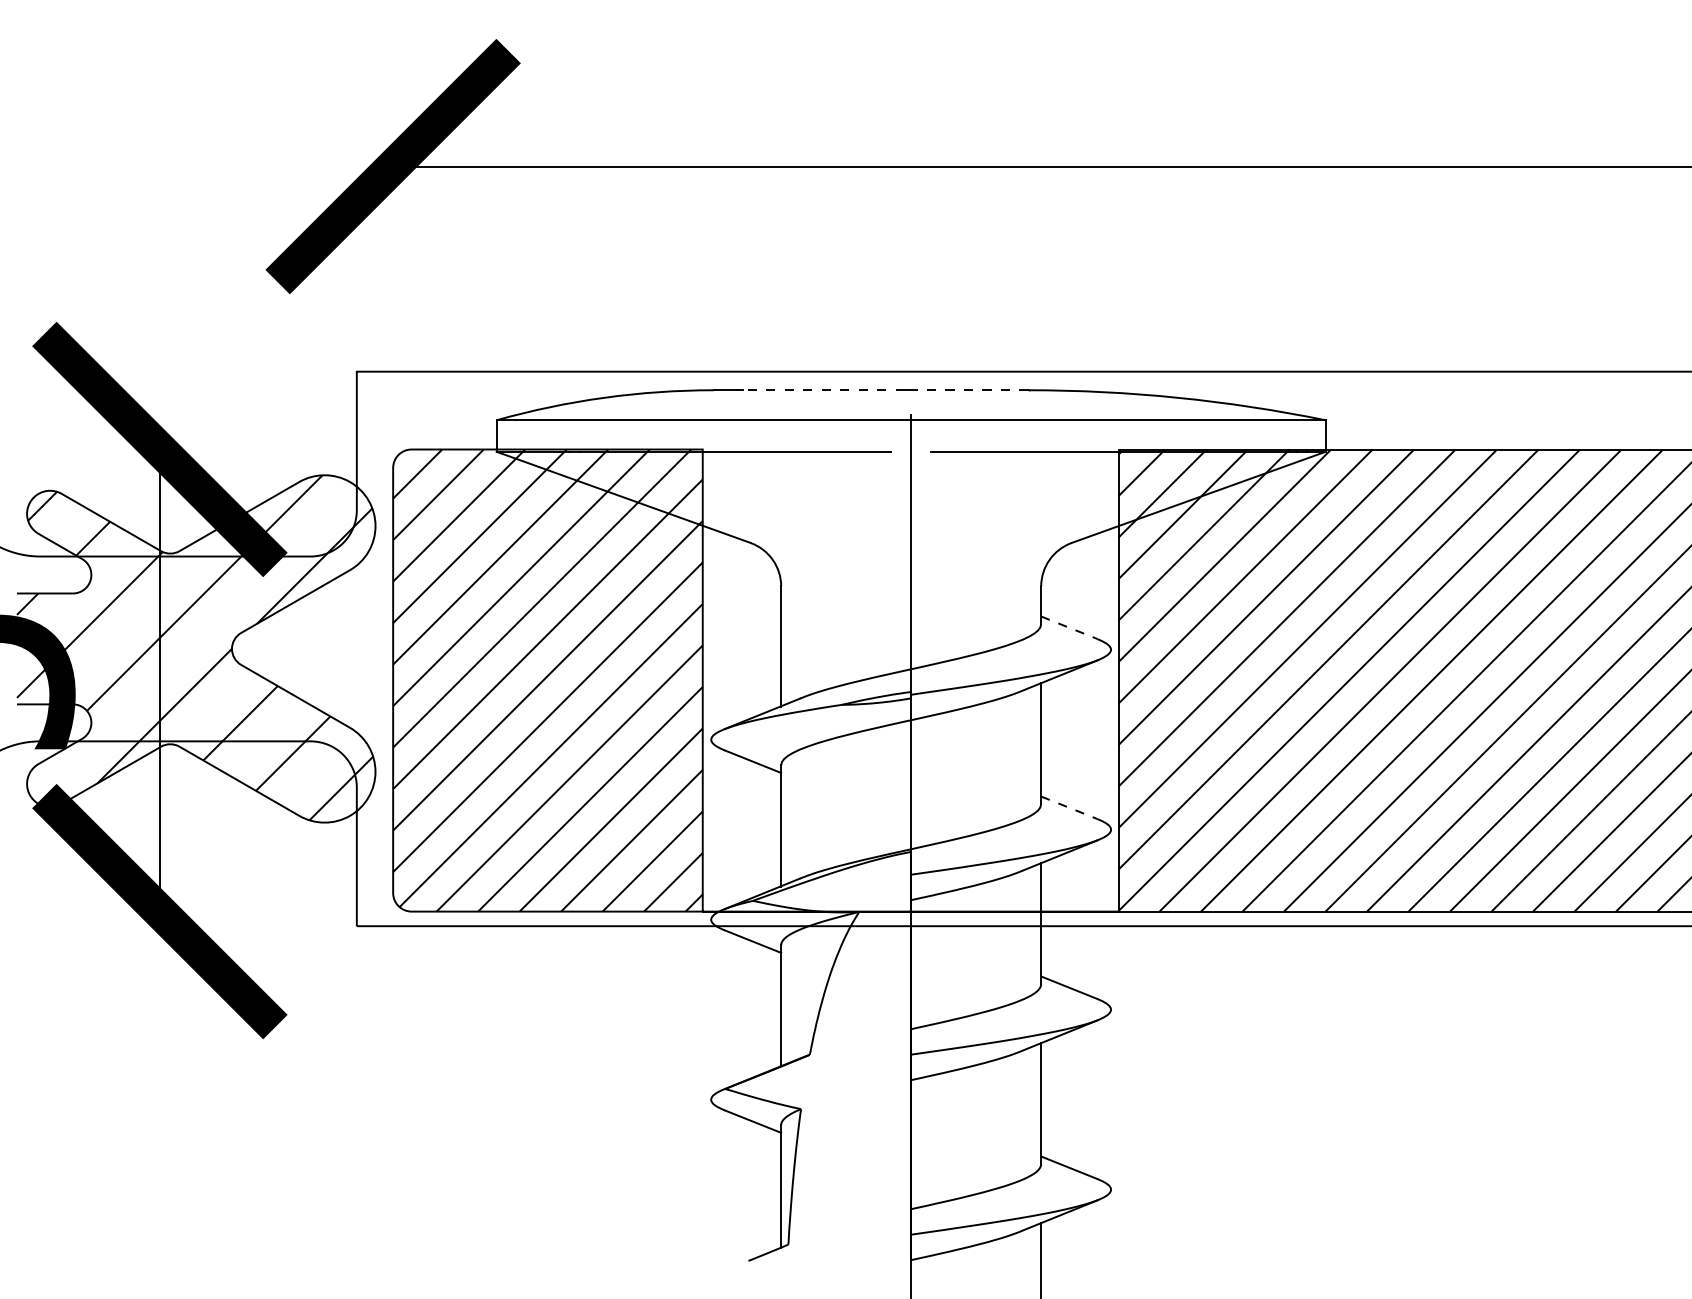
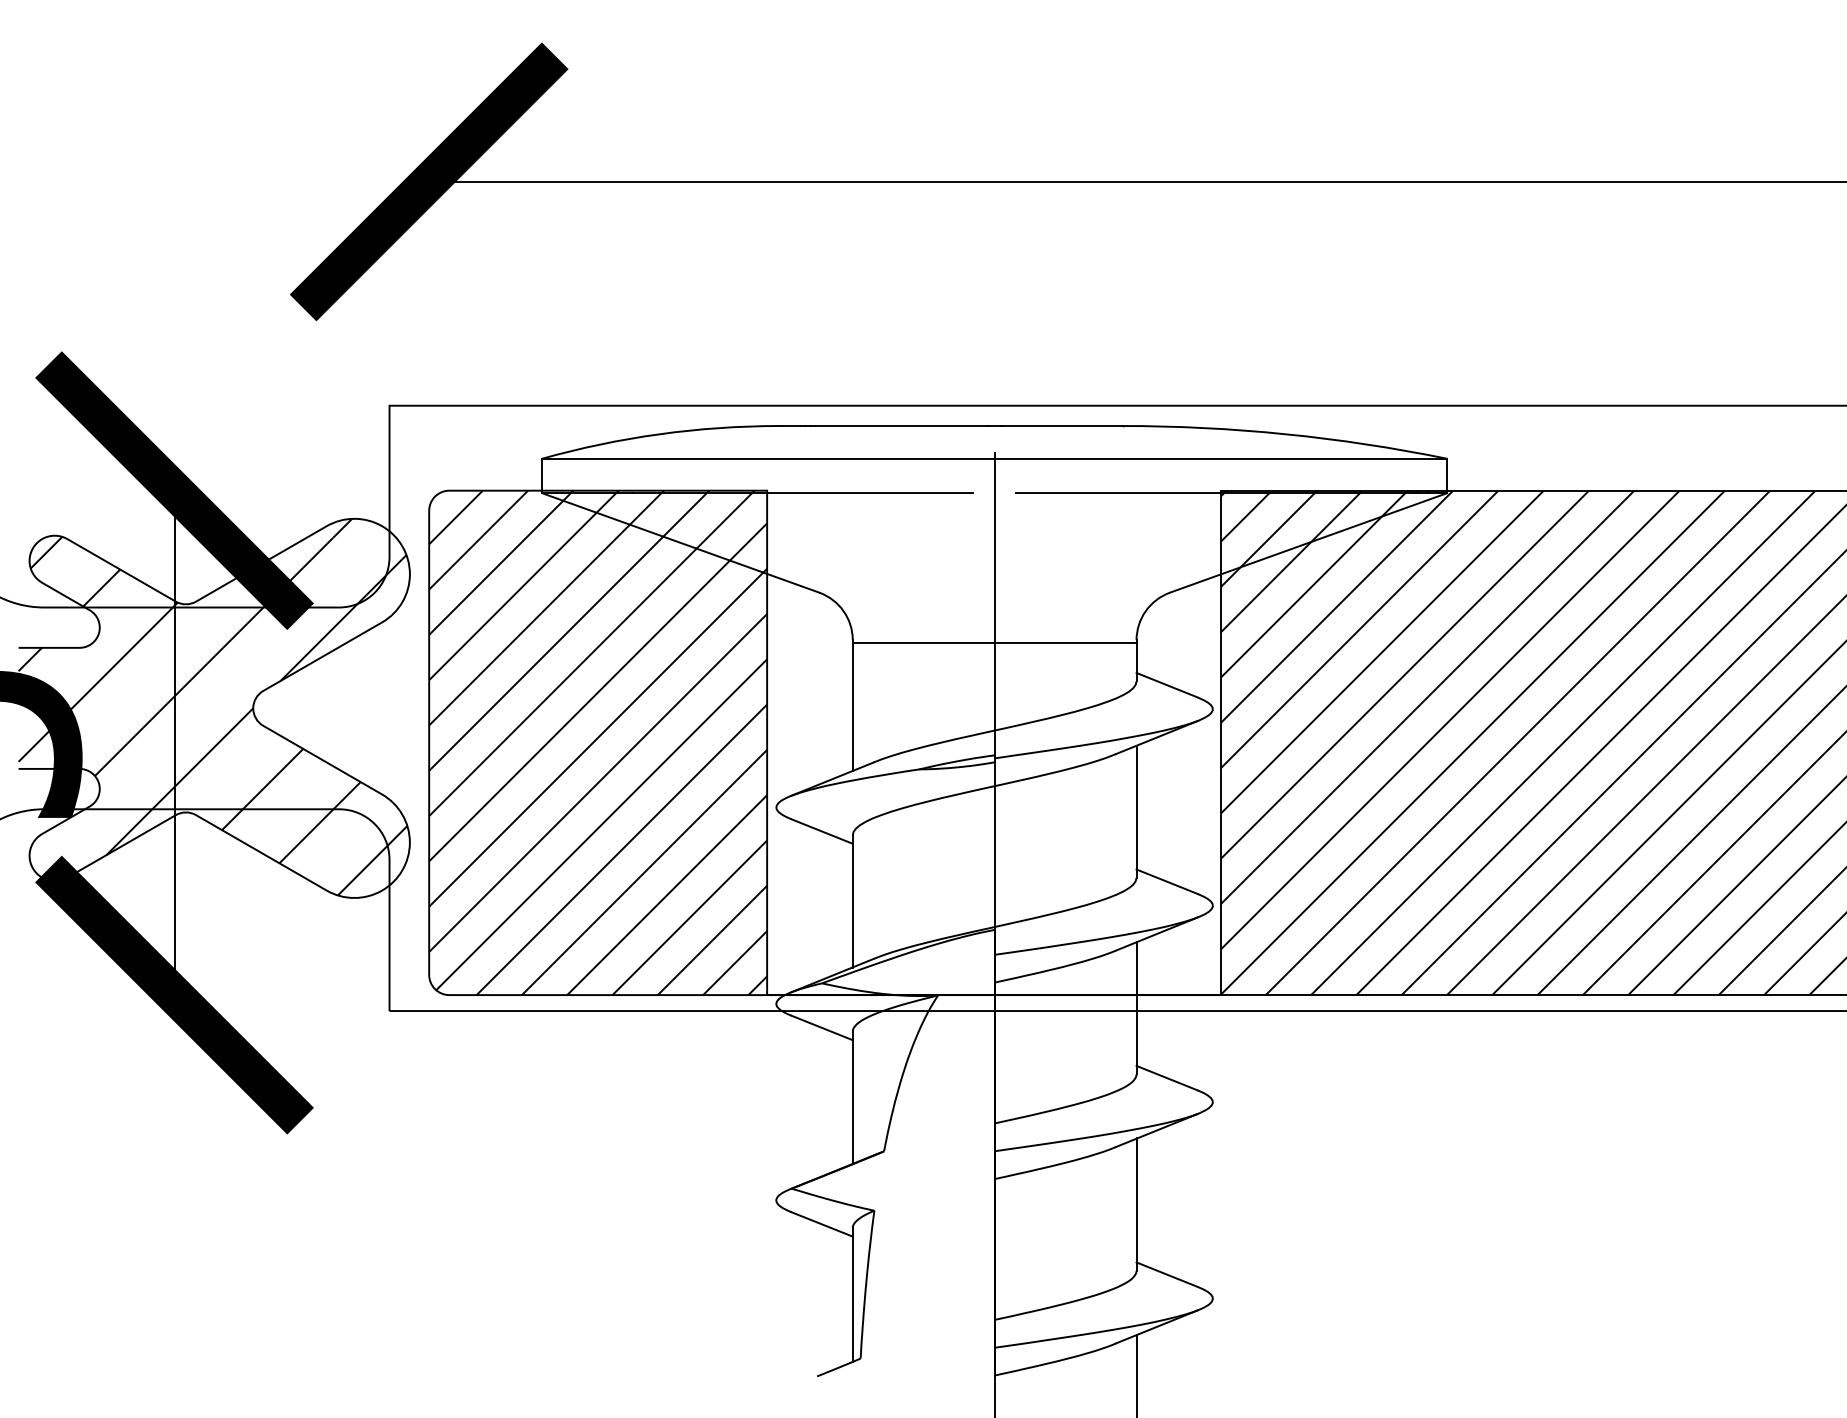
line: (824, 390) -> (899, 426), dashed -> solid
line: (973, 390) -> (1062, 426), dashed -> solid
line: (911, 589) -> (994, 643), added
line: (1069, 627) -> (1167, 685), dashed -> solid
line: (1069, 807) -> (1167, 881), dashed -> solid

